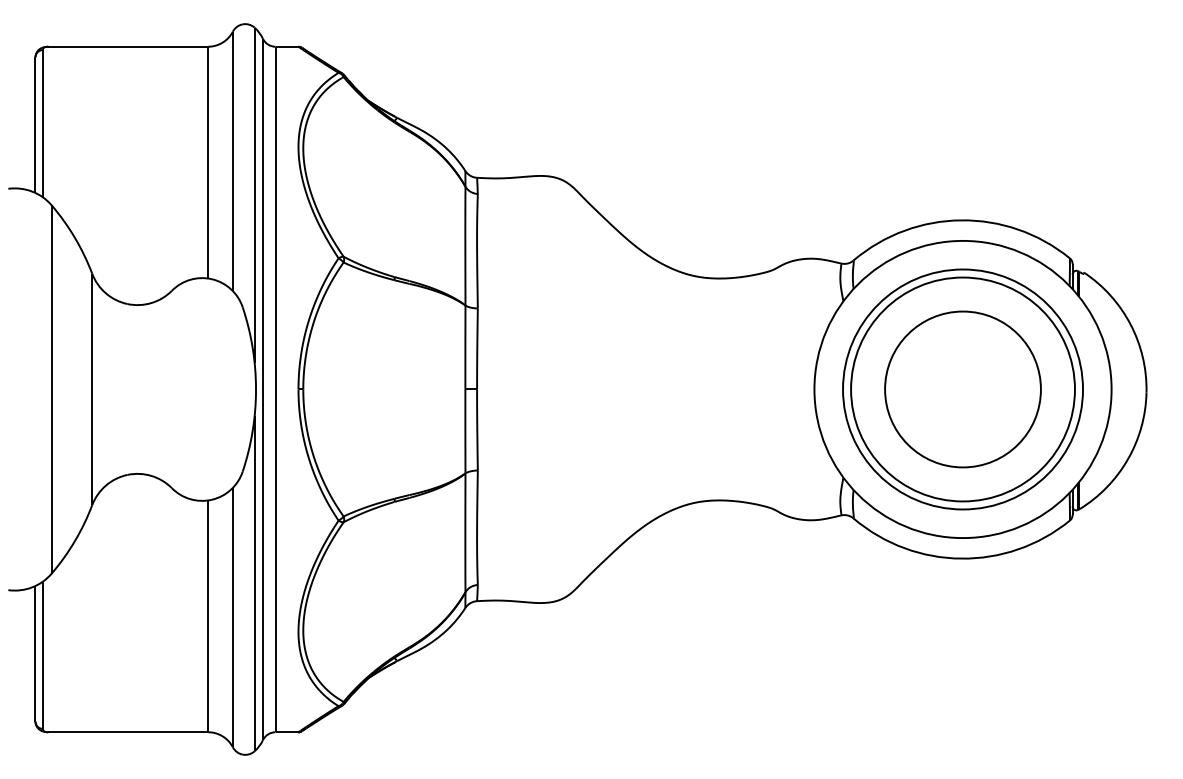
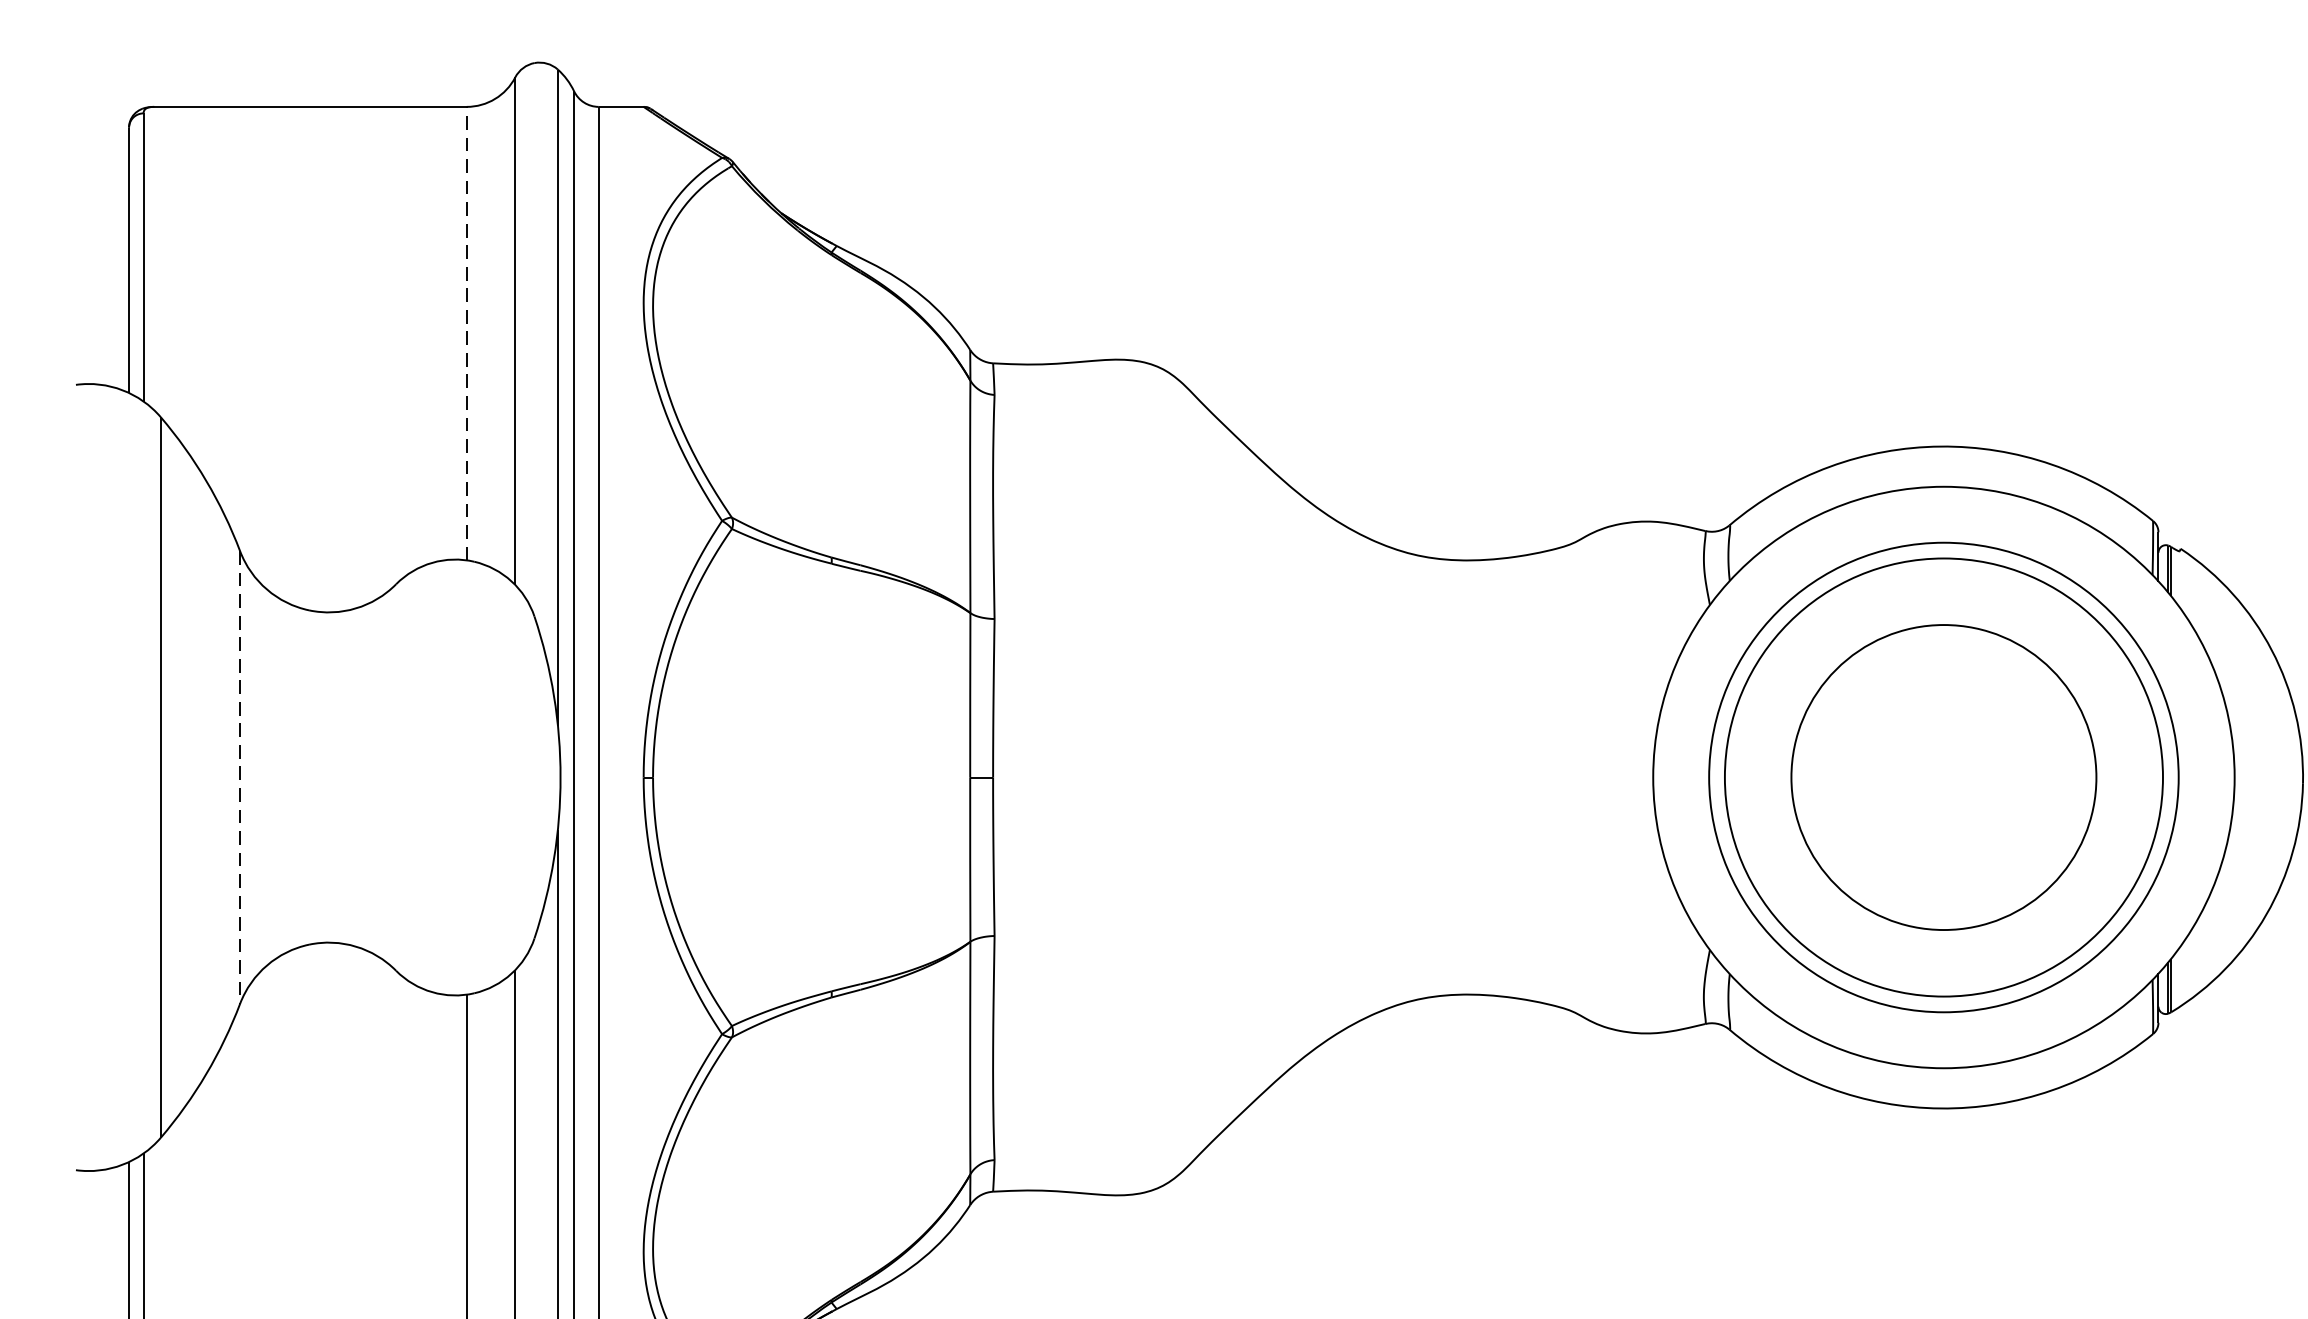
line: (208, 162) -> (467, 333), solid -> dashed
line: (92, 389) -> (240, 777), solid -> dashed

